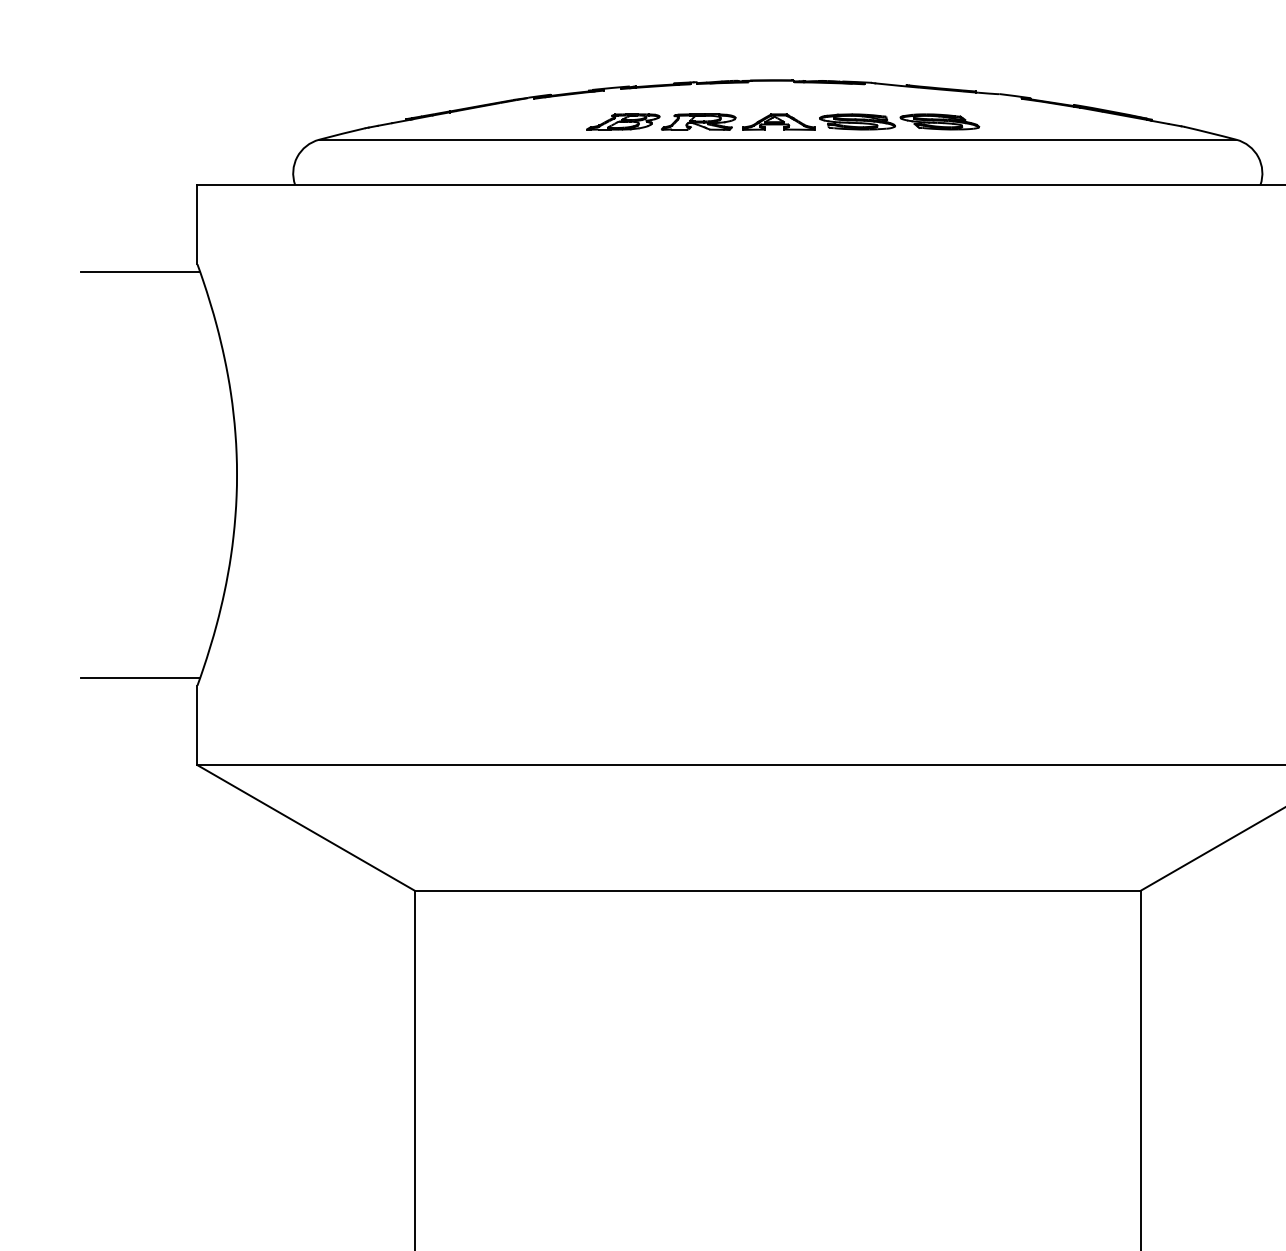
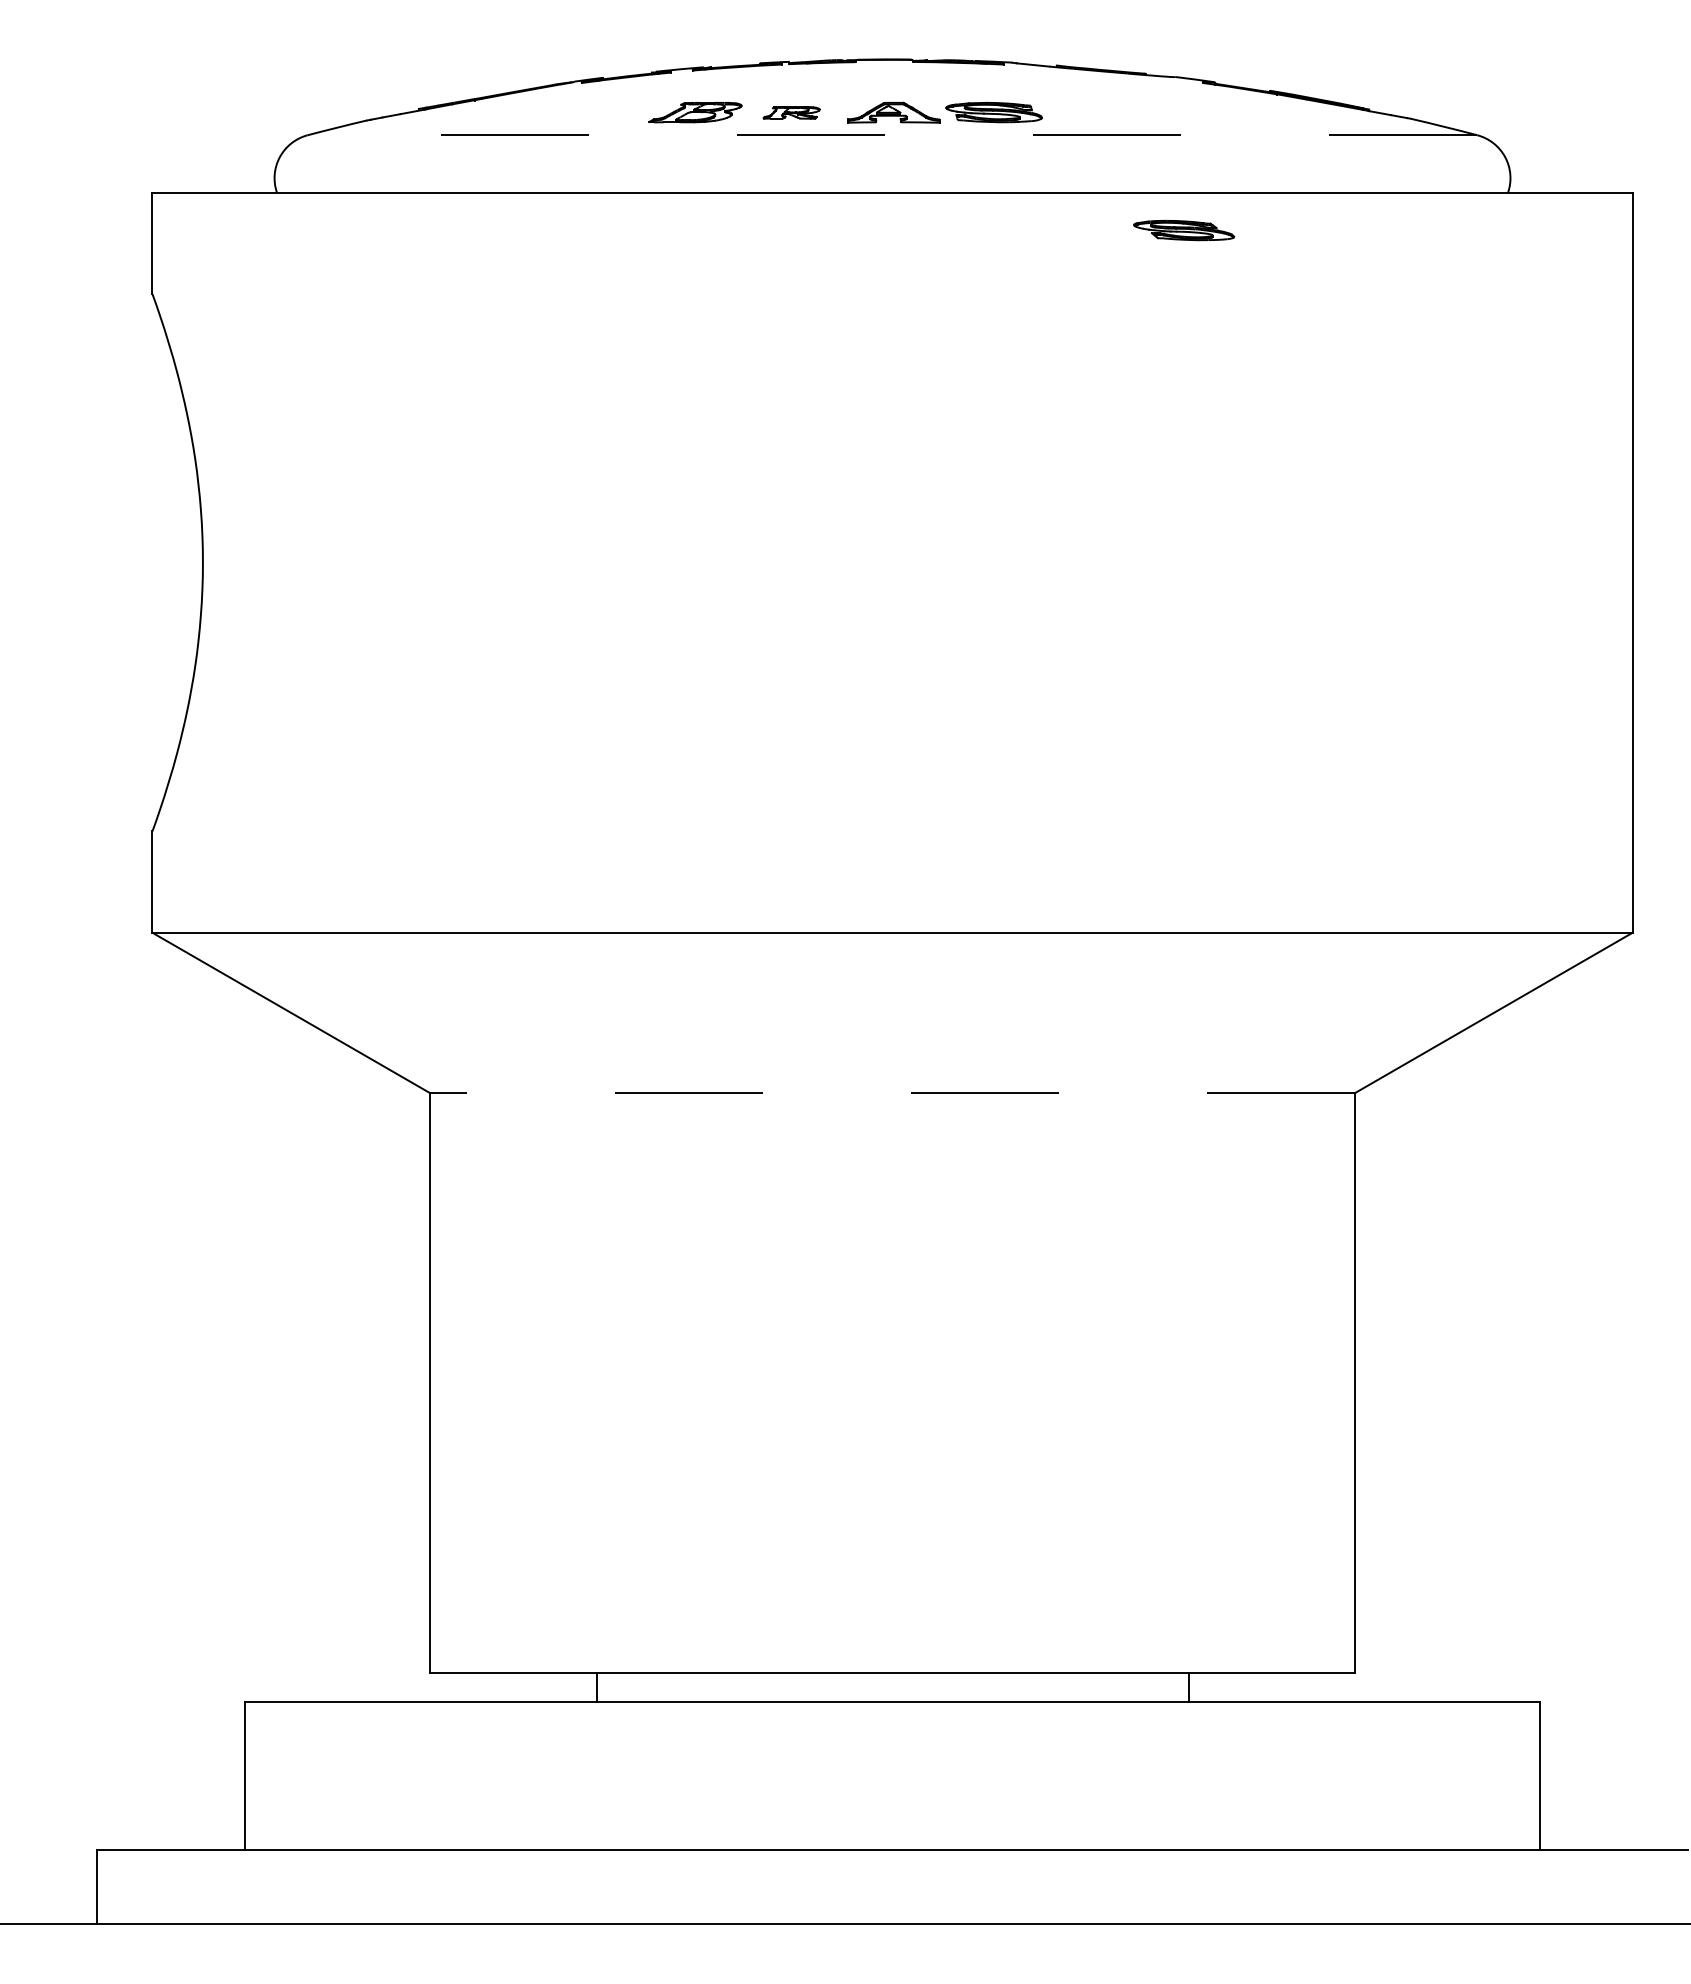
part: (698, 121) -> (791, 112), size x0.6
part: (940, 121) -> (1184, 230), moved
line: (777, 139) -> (892, 135), solid -> dashed
line: (140, 271) -> (79, 303), removed
line: (140, 677) -> (79, 821), removed
line: (777, 891) -> (892, 1093), solid -> dashed

